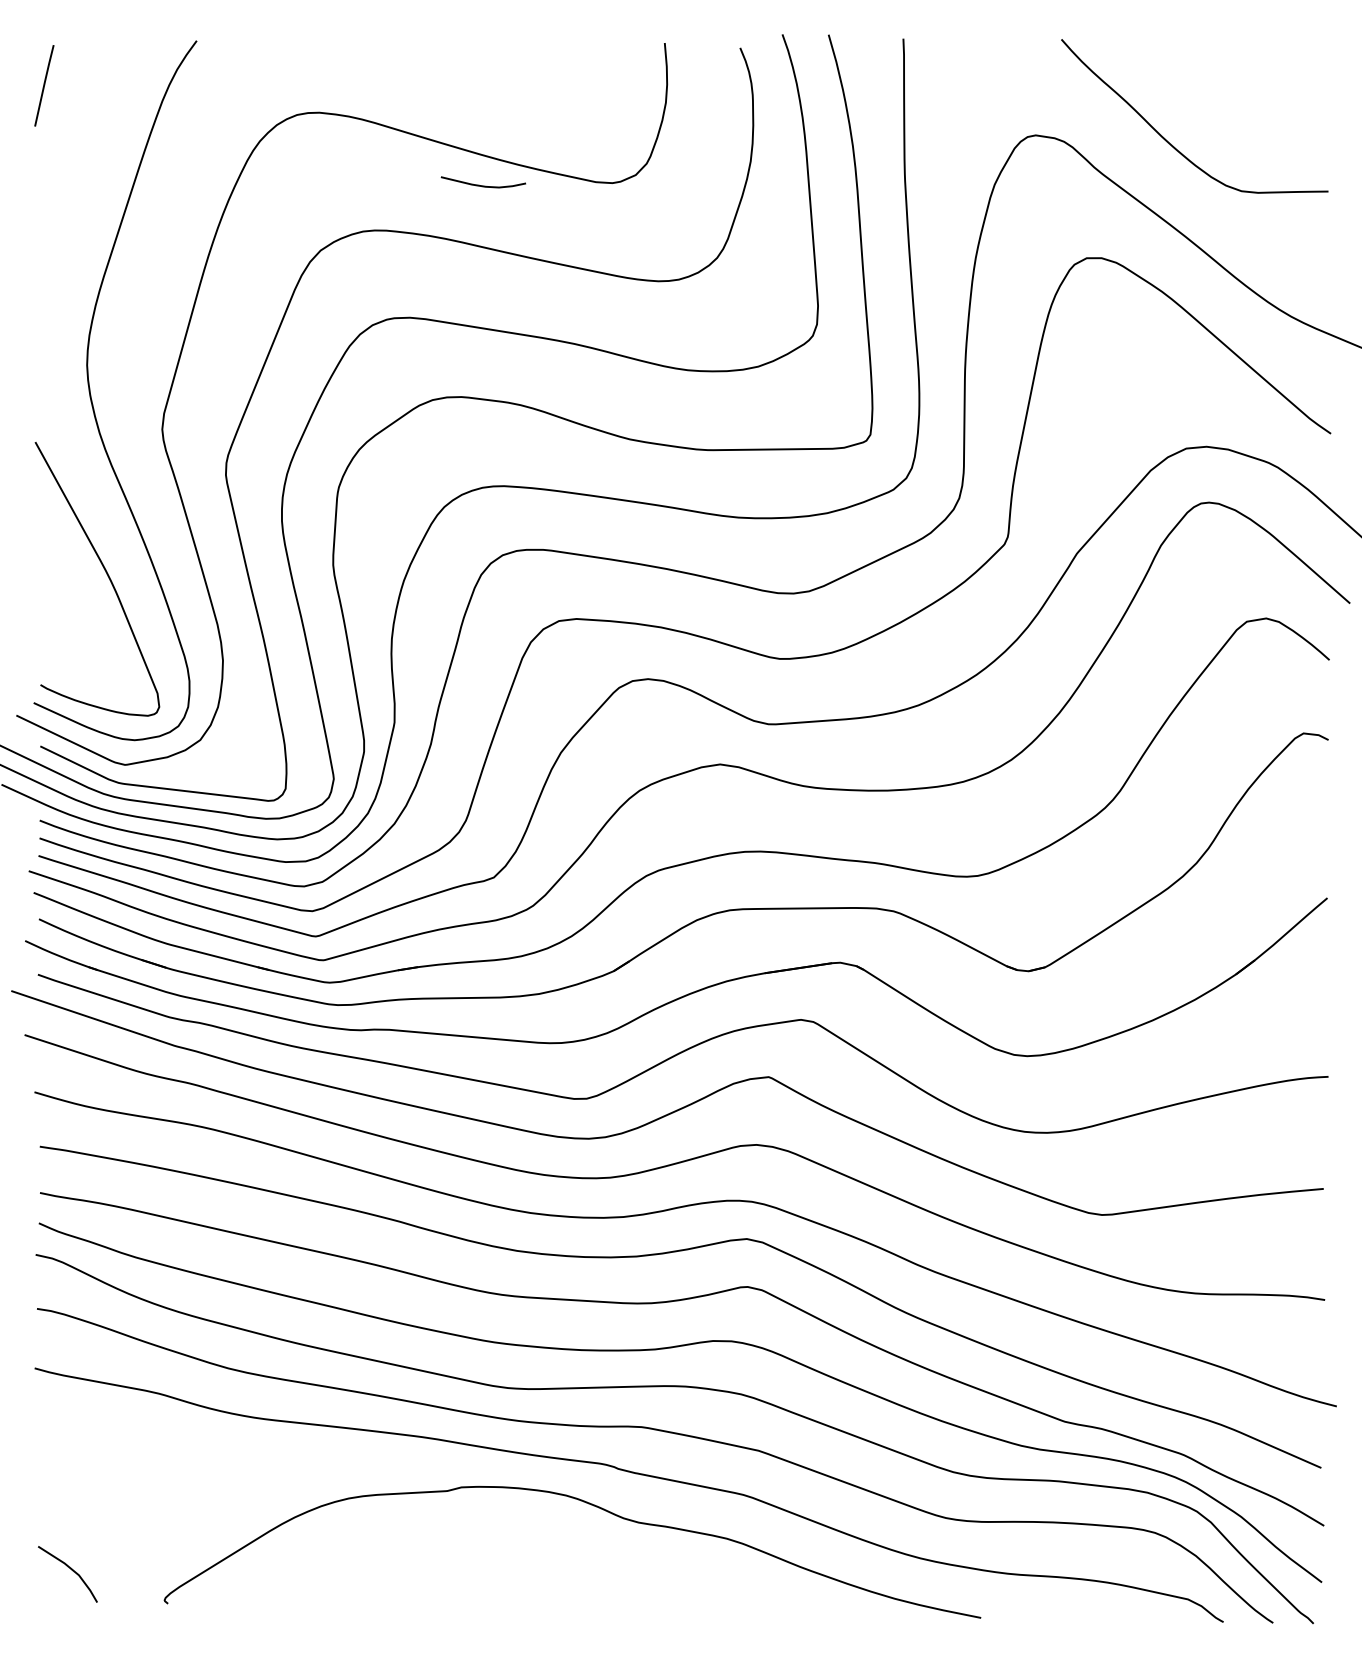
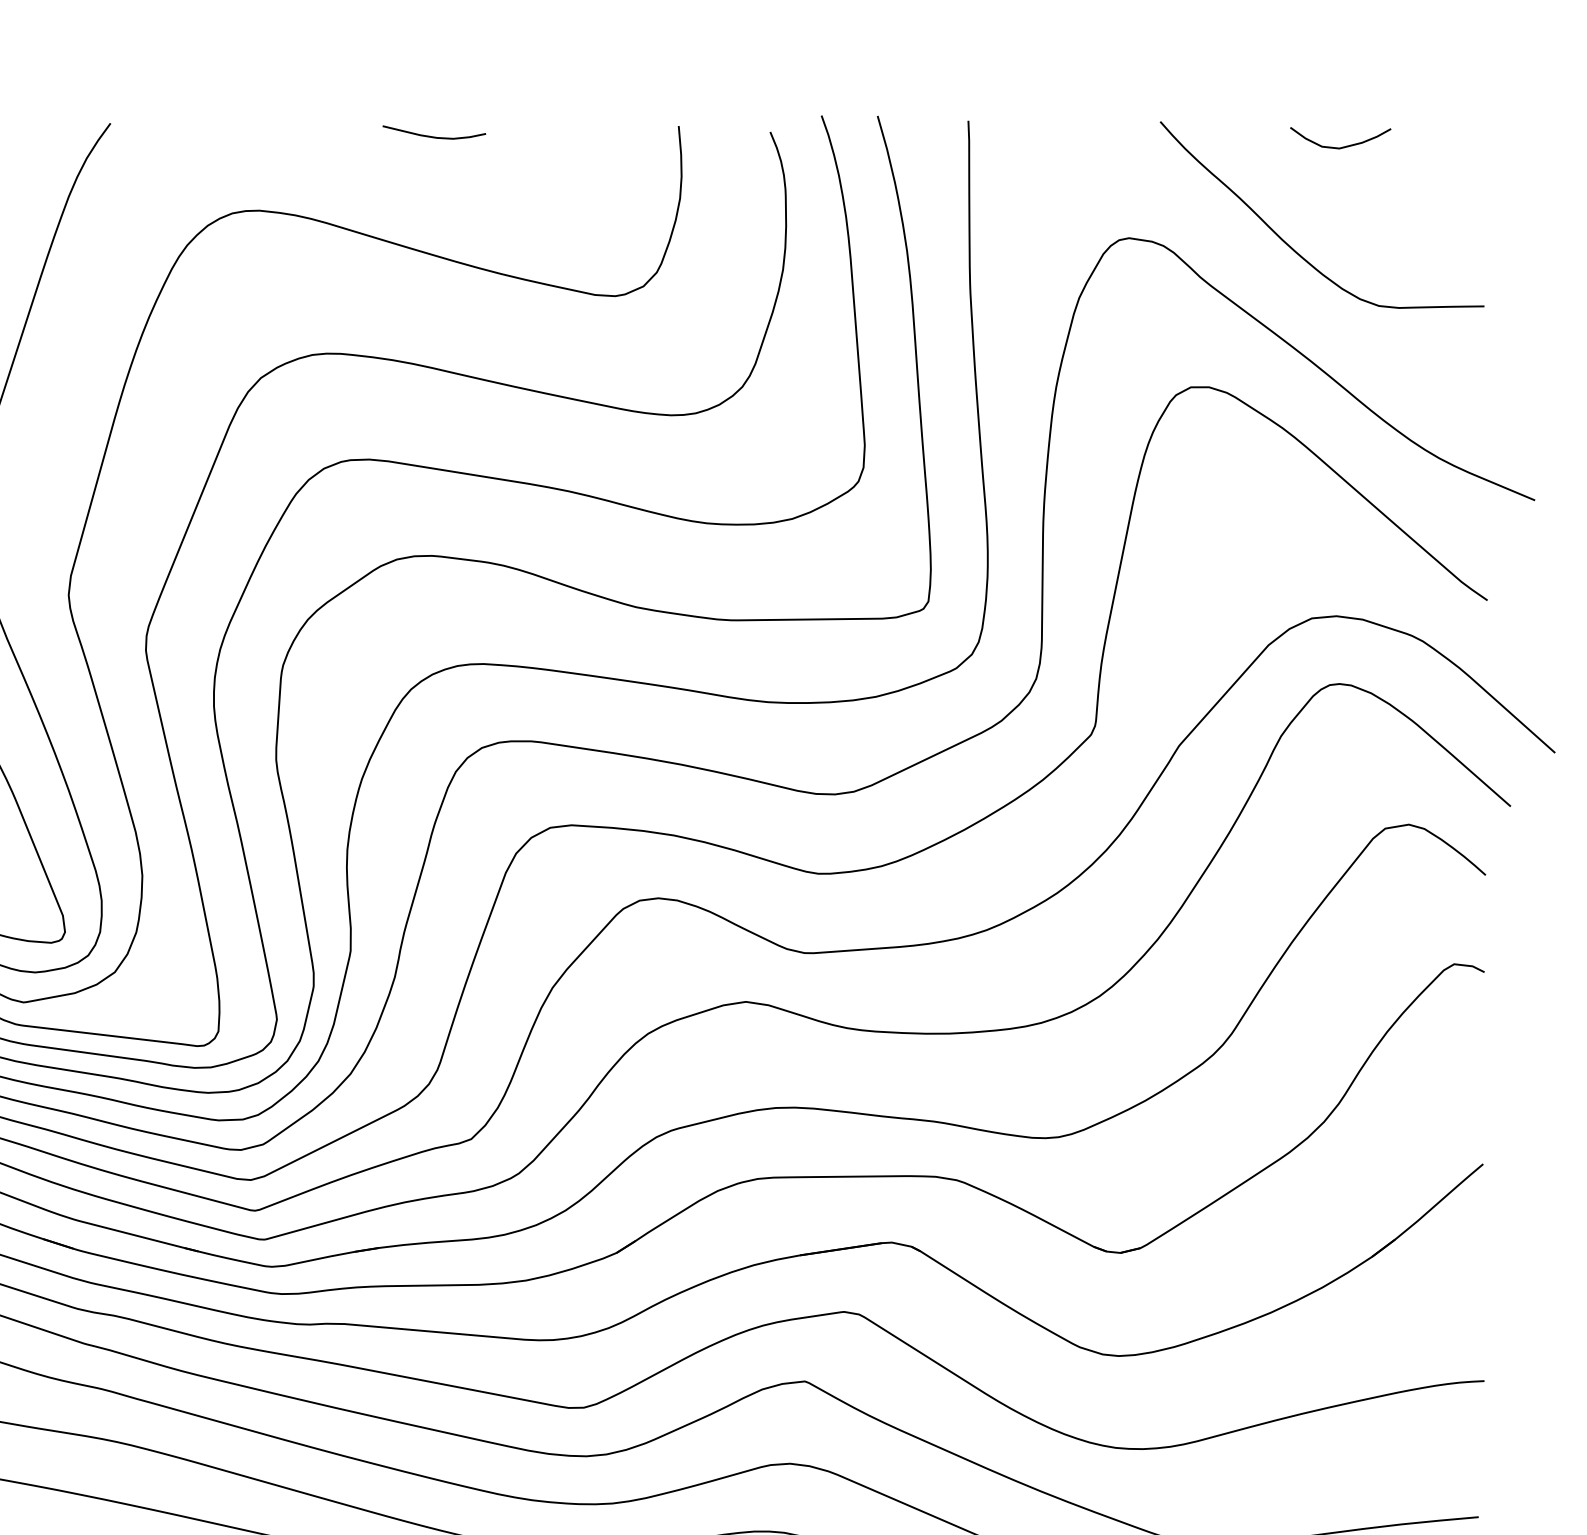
curve: (1212, 59) -> (1343, 146), added
curve: (482, 185) -> (433, 136), moved

